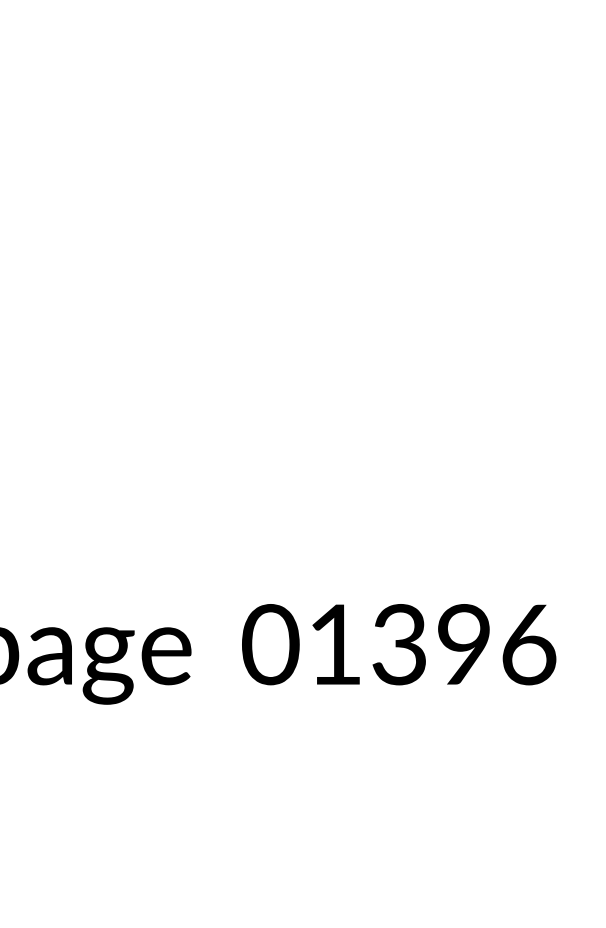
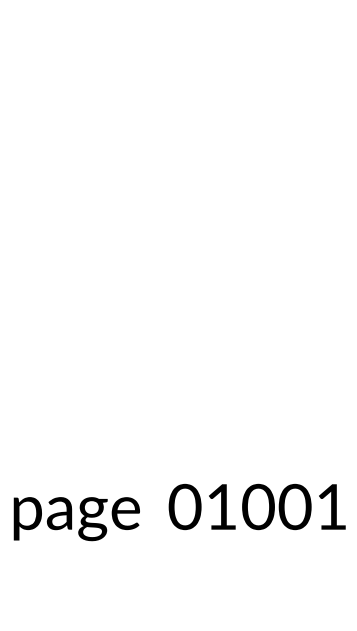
text: (463, 645) -> (294, 507), 01396 -> 01001

